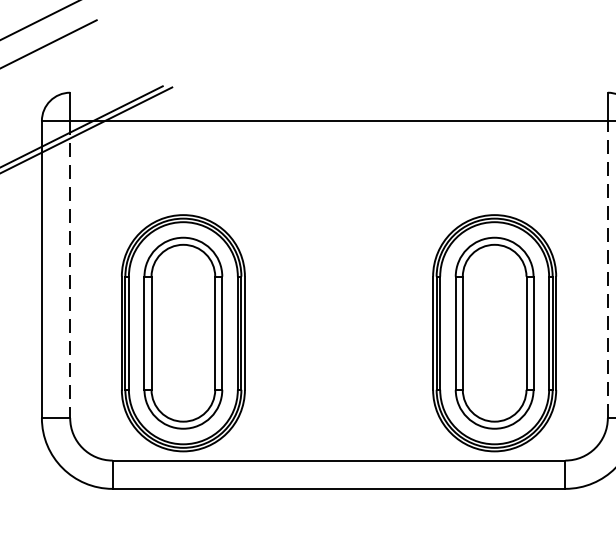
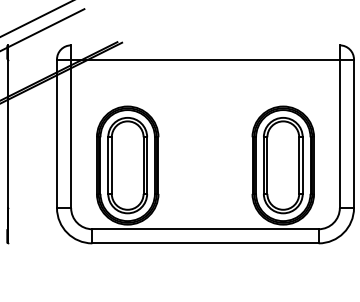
line: (607, 269) -> (339, 133), dashed -> solid
line: (70, 271) -> (71, 134), dashed -> solid

